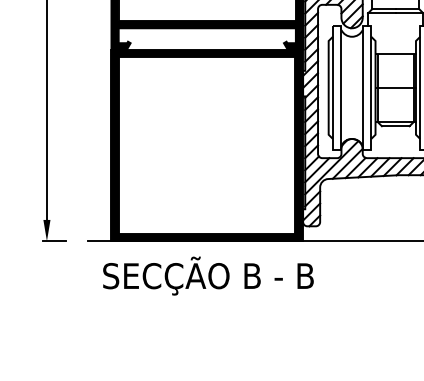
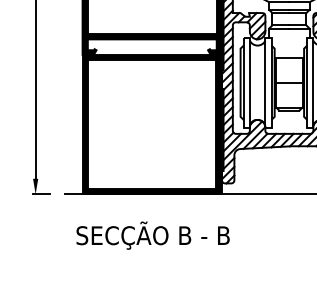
text: (207, 275) -> (152, 235), moved

